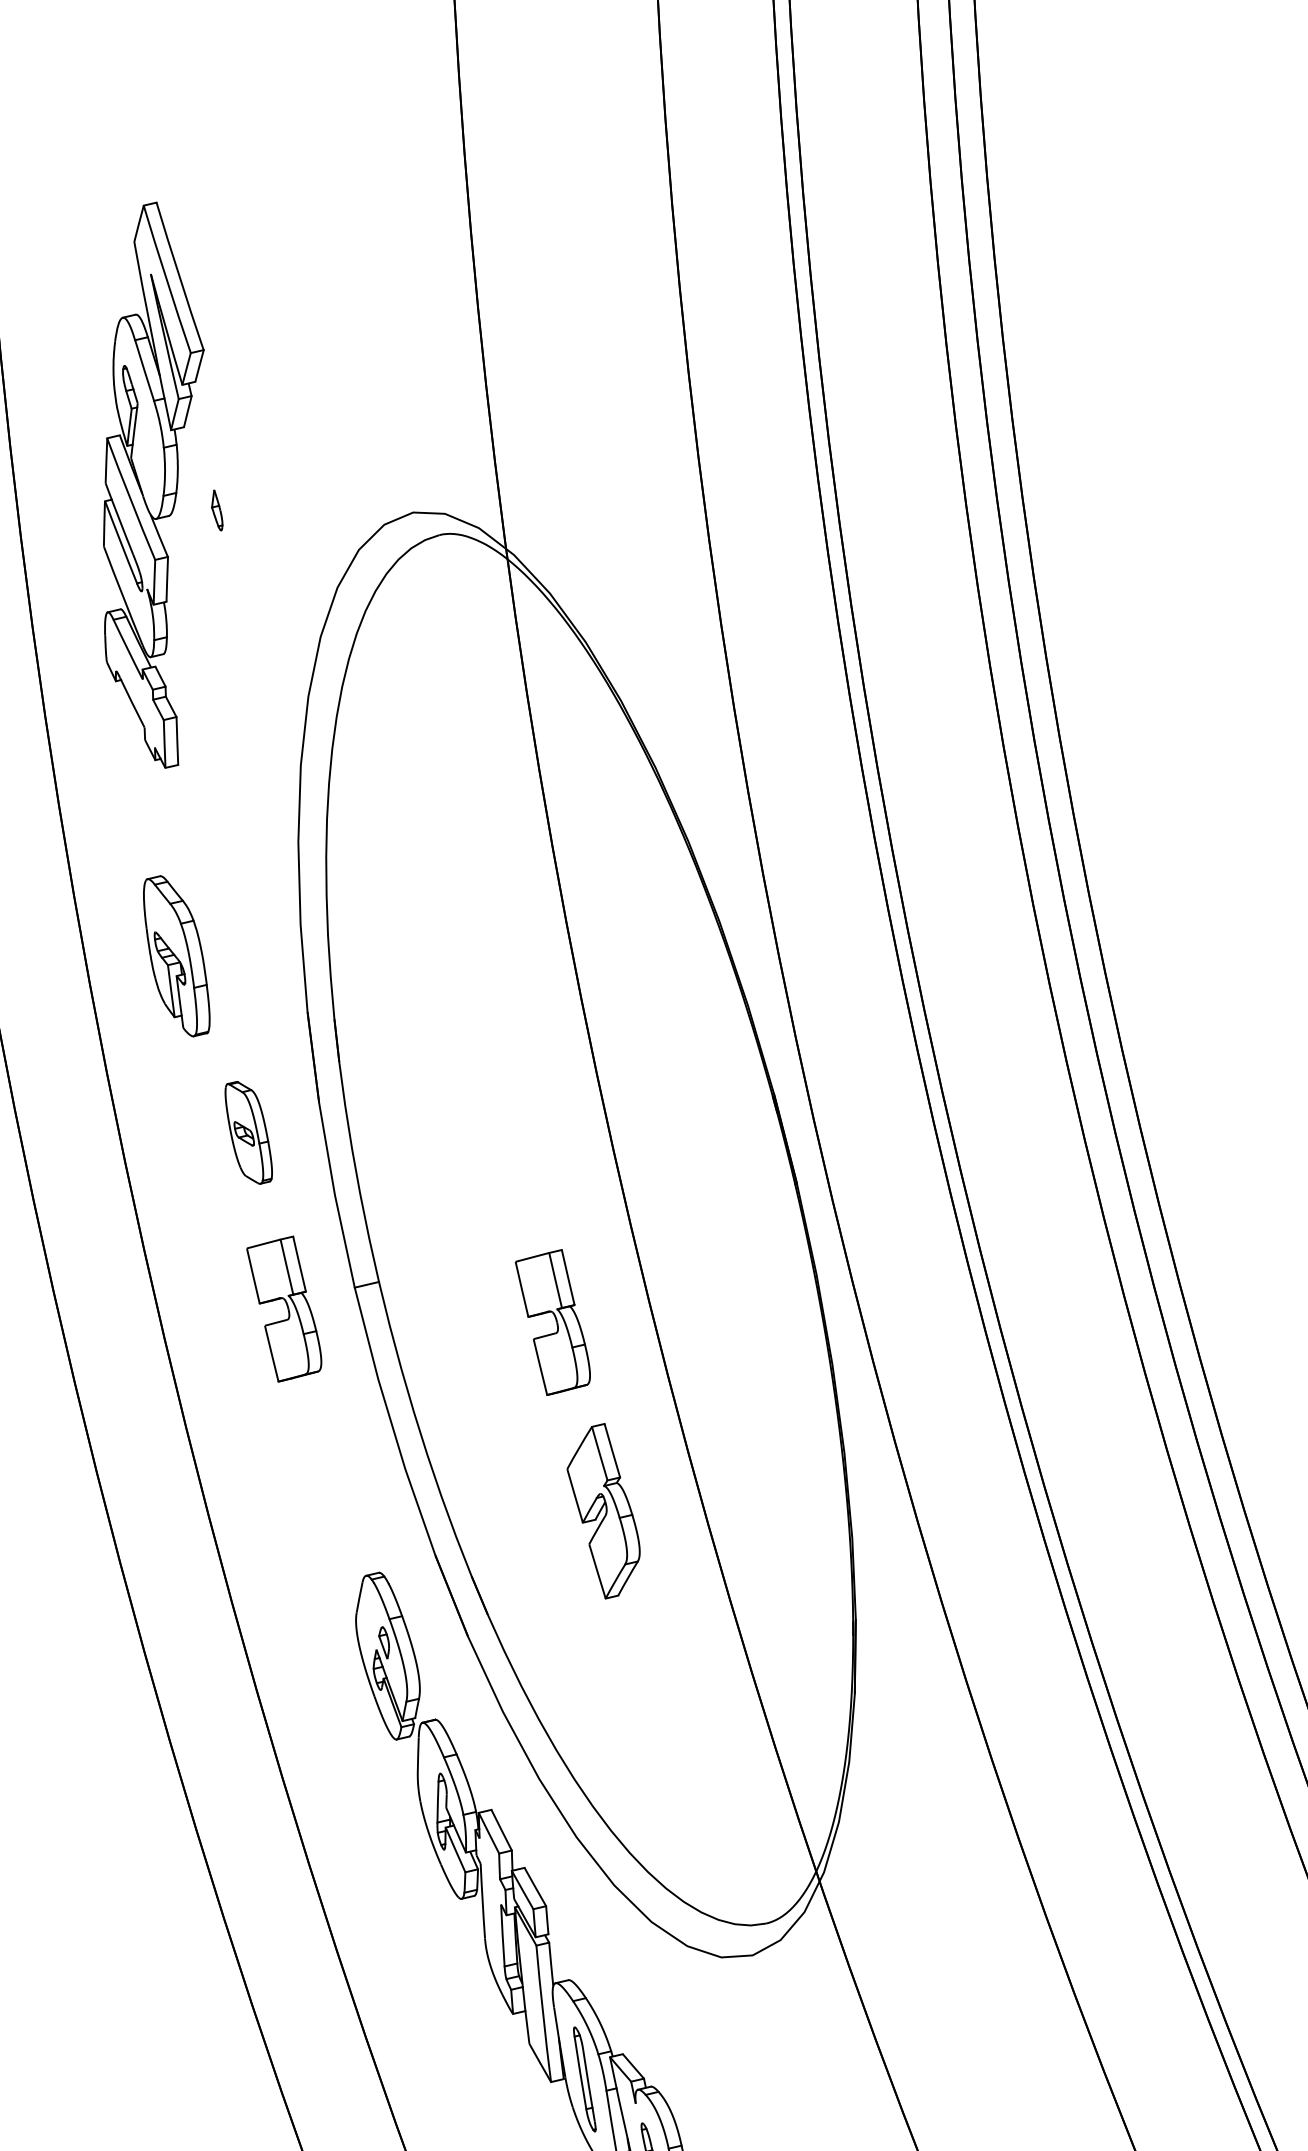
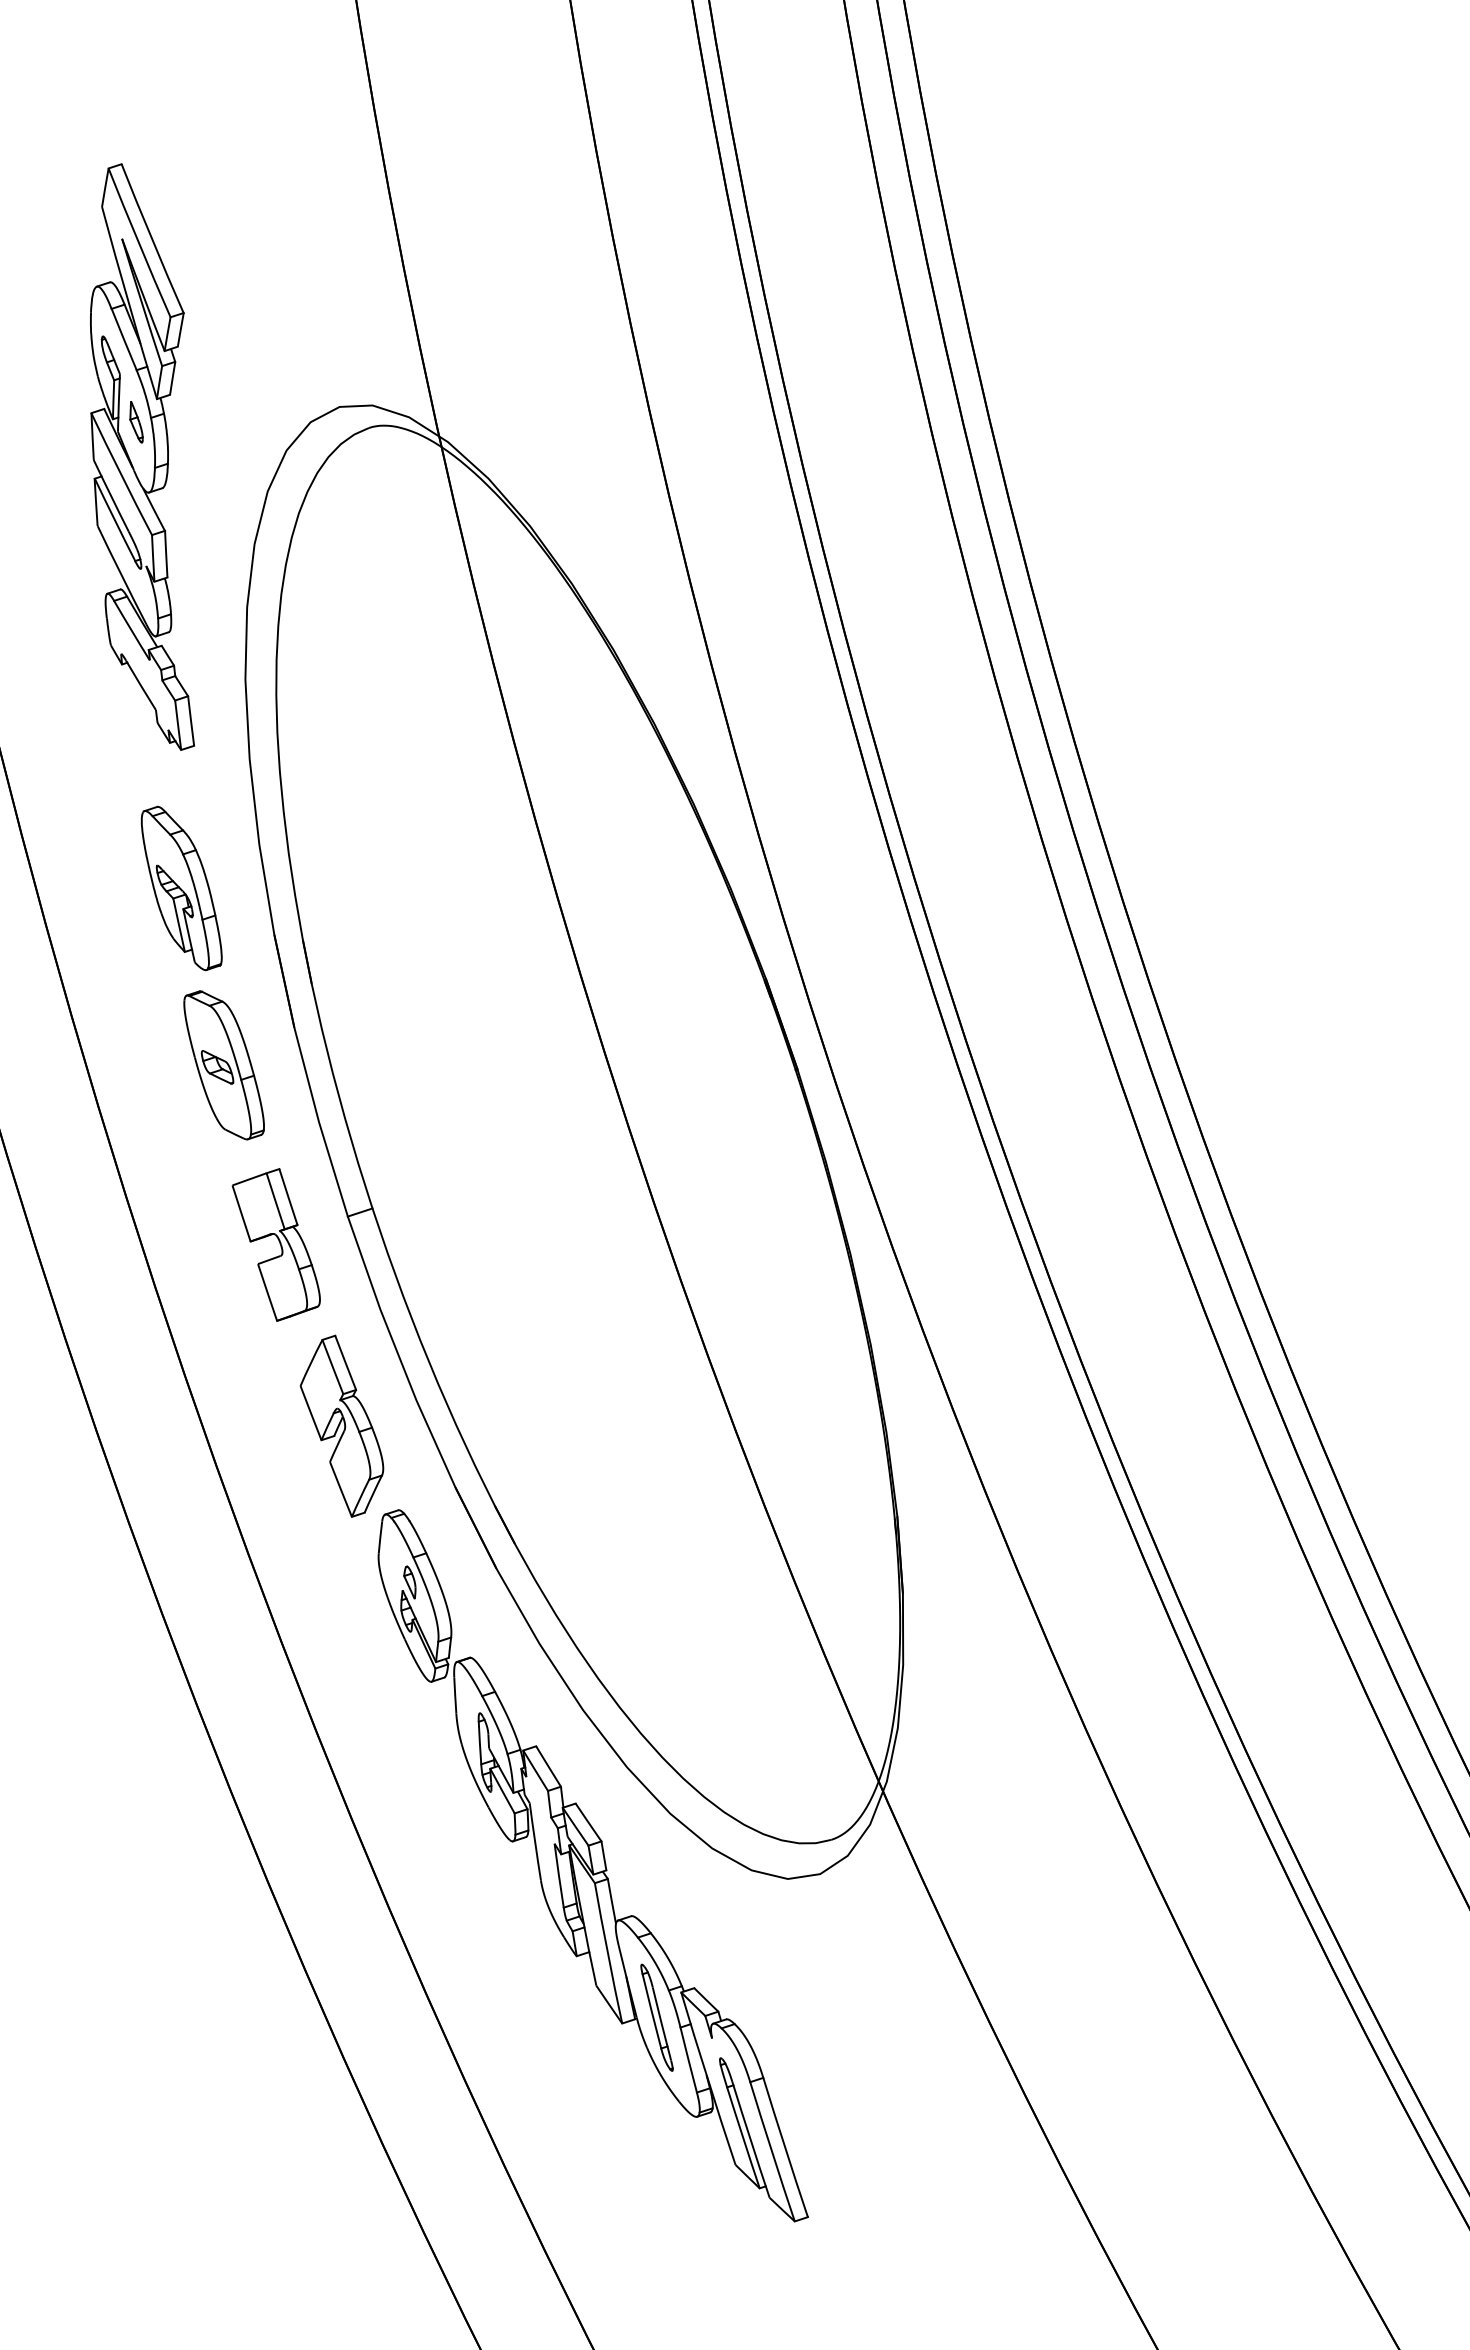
part: (152, 483) -> (142, 456), moved
part: (176, 956) -> (181, 888), moved
part: (248, 1132) -> (223, 1065), size x1.43
part: (551, 1321) -> (555, 1234), removed
part: (603, 1510) -> (341, 1425), moved

